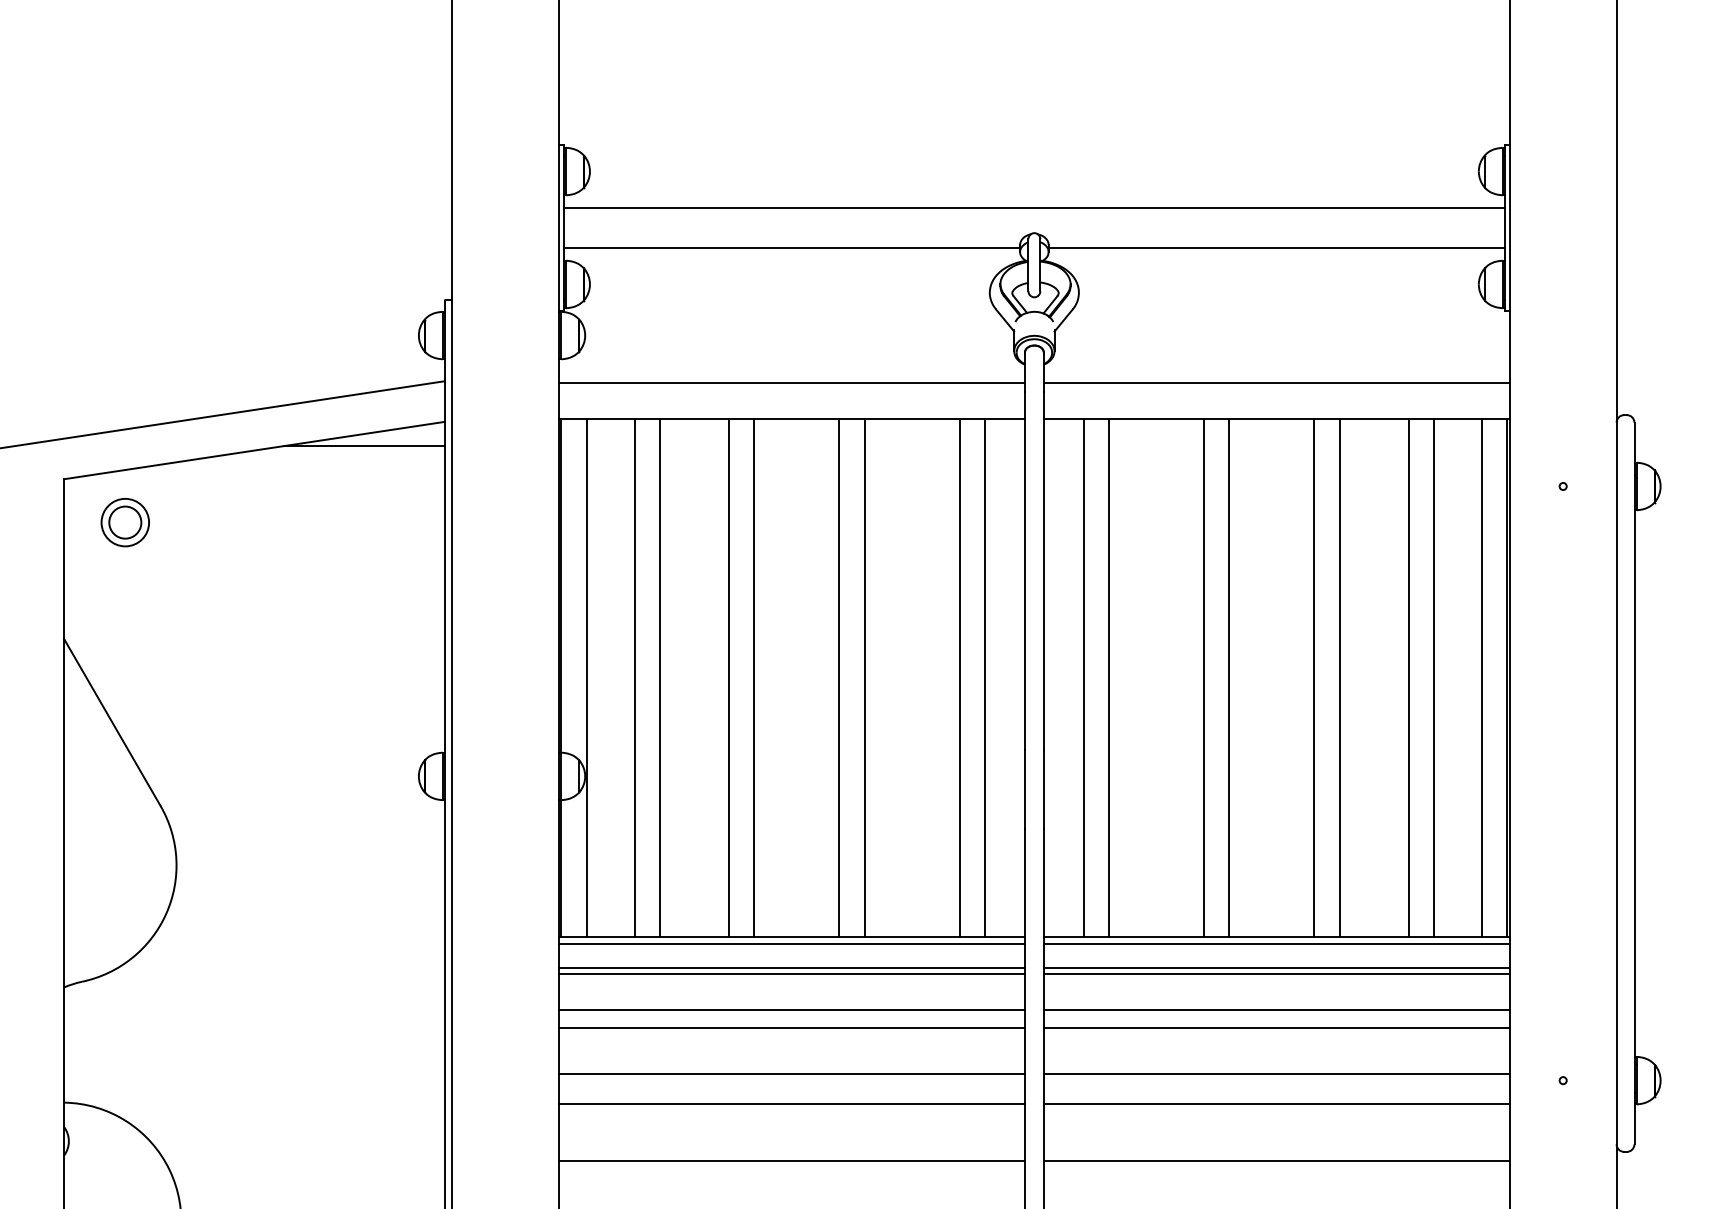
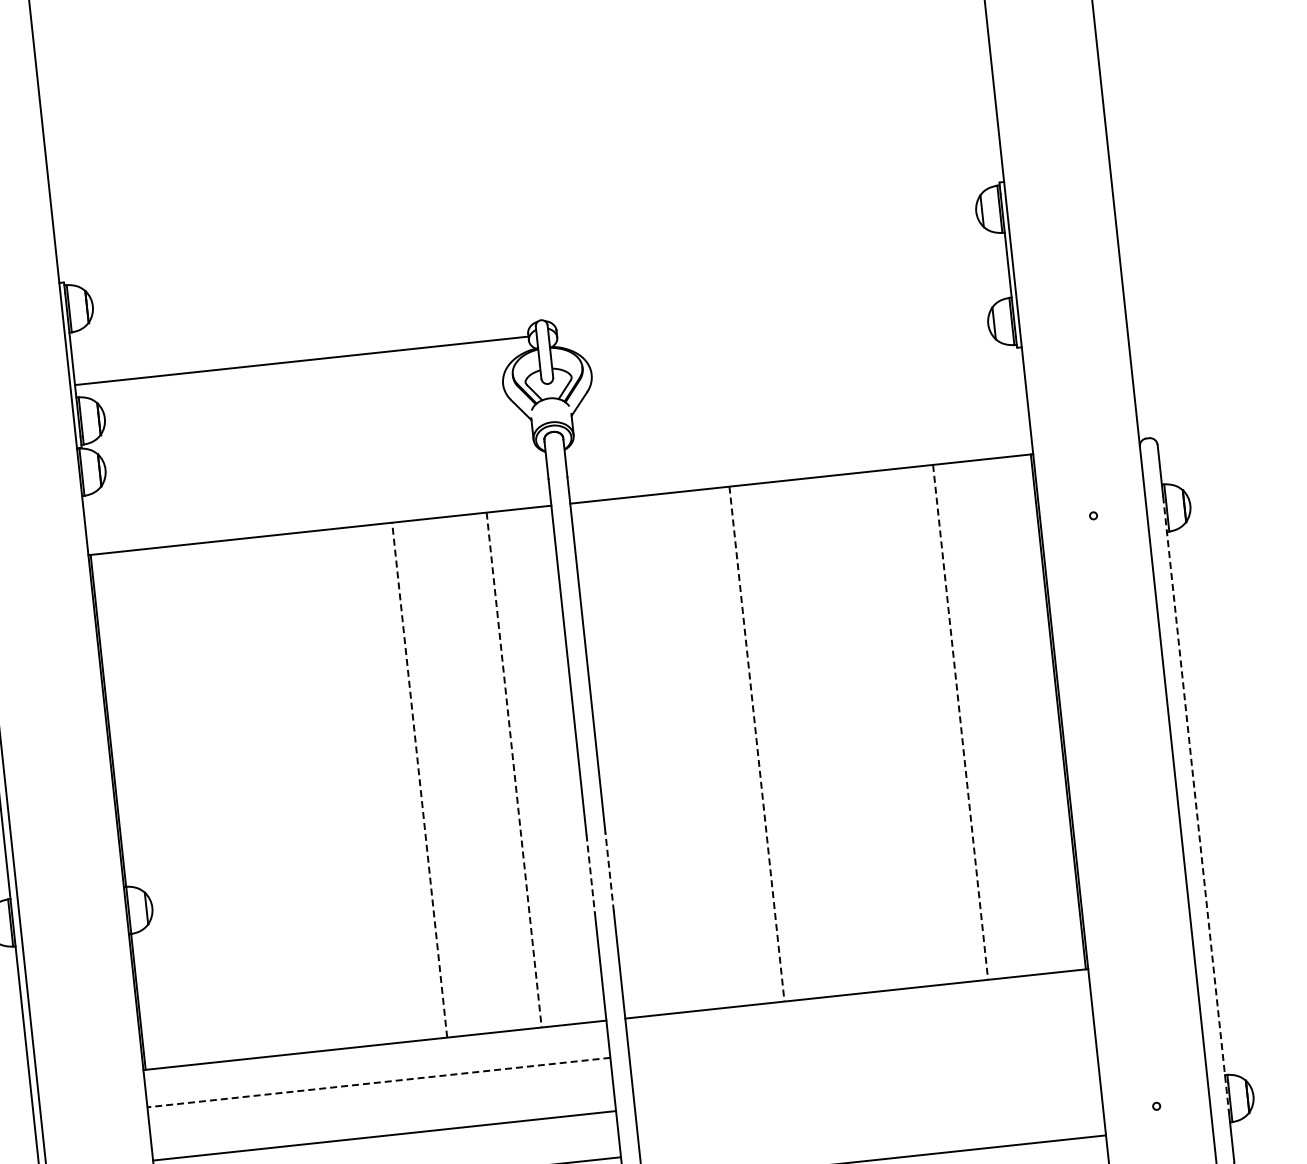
line: (1033, 207) -> (537, 294), removed
line: (1276, 248) -> (783, 309), removed
line: (791, 383) -> (315, 495), removed
line: (1276, 383) -> (797, 443), removed
line: (586, 677) -> (143, 809), removed
line: (634, 677) -> (190, 804), removed
line: (659, 677) -> (215, 801), removed
line: (728, 677) -> (284, 794), removed
line: (754, 677) -> (310, 791), removed
line: (839, 677) -> (394, 782), removed
line: (864, 677) -> (419, 779), solid -> dashed
line: (985, 677) -> (539, 767), removed
line: (1083, 677) -> (637, 756), removed
line: (1108, 677) -> (661, 753), removed
line: (1229, 677) -> (782, 741), removed
line: (1314, 677) -> (866, 732), removed
line: (1339, 677) -> (891, 729), removed
line: (1434, 677) -> (985, 719), removed
line: (1482, 677) -> (1033, 714), removed
line: (959, 678) -> (513, 770), solid -> dashed
line: (1204, 678) -> (757, 744), solid -> dashed
line: (1408, 678) -> (960, 723), solid -> dashed
line: (1634, 783) -> (1195, 803), solid -> dashed
line: (1024, 789) -> (590, 874), solid -> dashed
line: (1043, 789) -> (609, 872), solid -> dashed
line: (791, 943) -> (375, 1051), removed
line: (1276, 943) -> (857, 1000), removed
line: (791, 967) -> (377, 1075), removed
line: (1276, 967) -> (859, 1024), removed
line: (791, 974) -> (378, 1082), solid -> dashed
line: (1276, 974) -> (860, 1031), removed
line: (791, 1009) -> (382, 1117), removed
line: (1276, 1009) -> (864, 1066), removed
line: (1276, 1027) -> (866, 1083), removed
line: (1276, 1074) -> (871, 1130), removed

